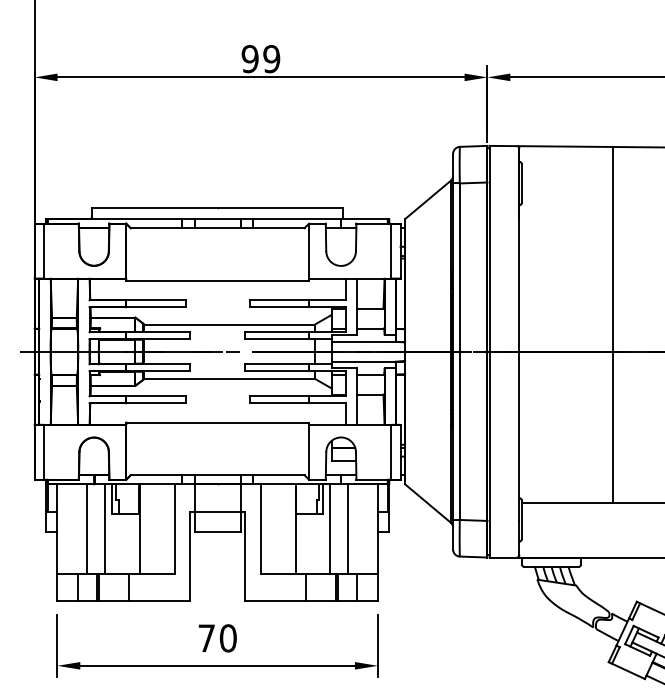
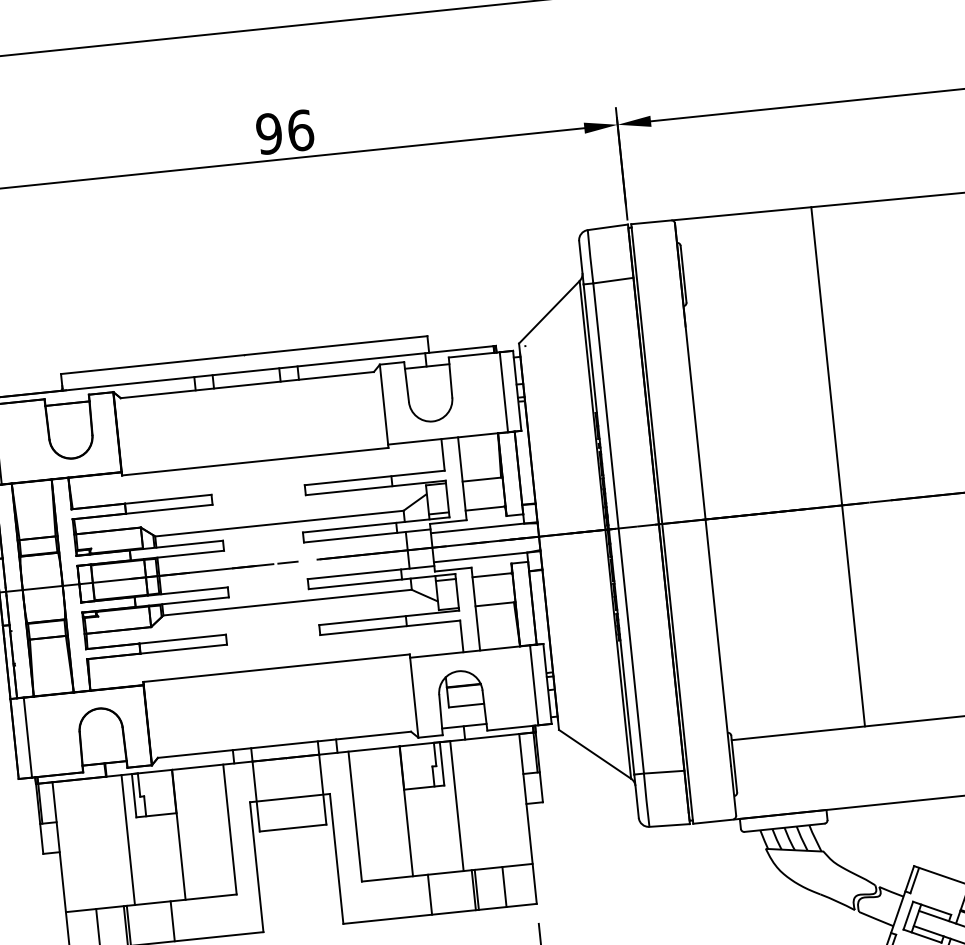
text: (271, 58) -> (300, 129), 99 -> 96
line: (87, 528) -> (102, 842), removed
line: (347, 528) -> (481, 802), removed

